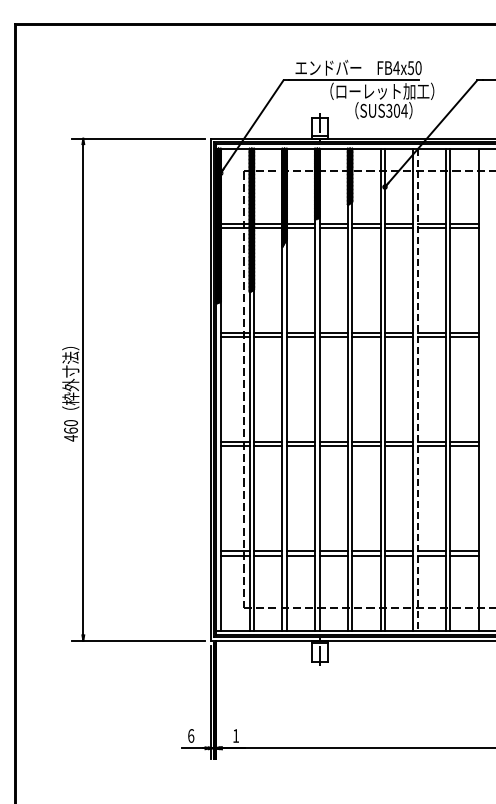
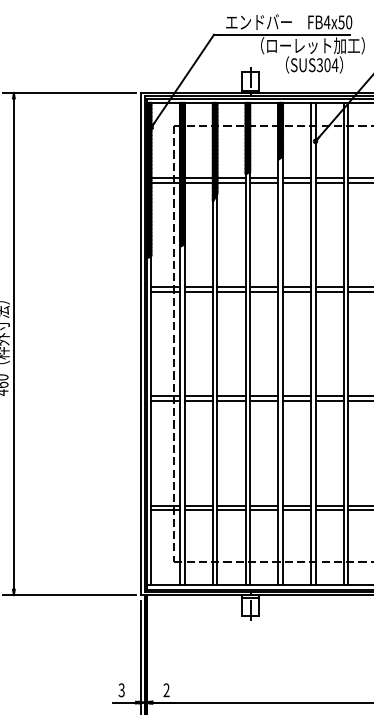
line: (417, 390) -> (348, 344), dashed -> solid
text: (191, 735) -> (122, 689), 6 -> 3
text: (236, 735) -> (167, 689), 1 -> 2

